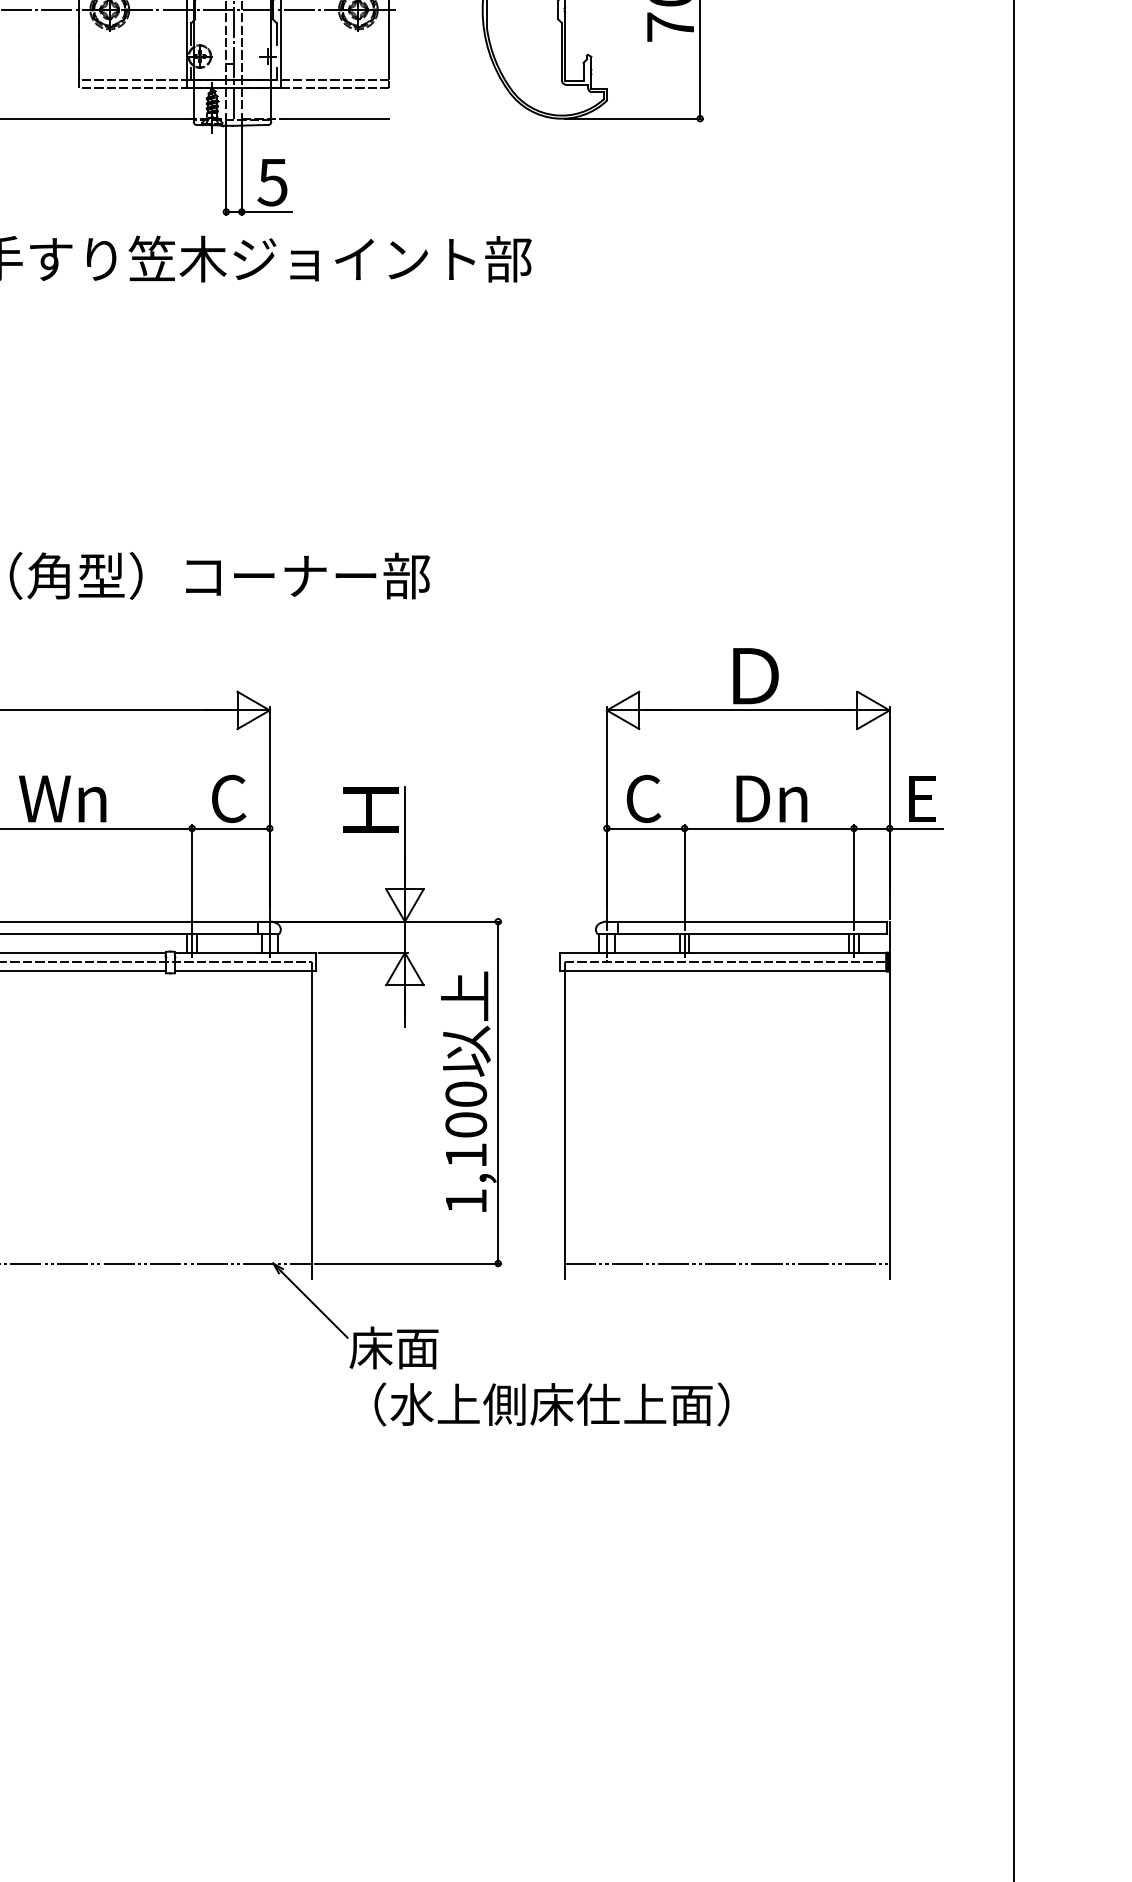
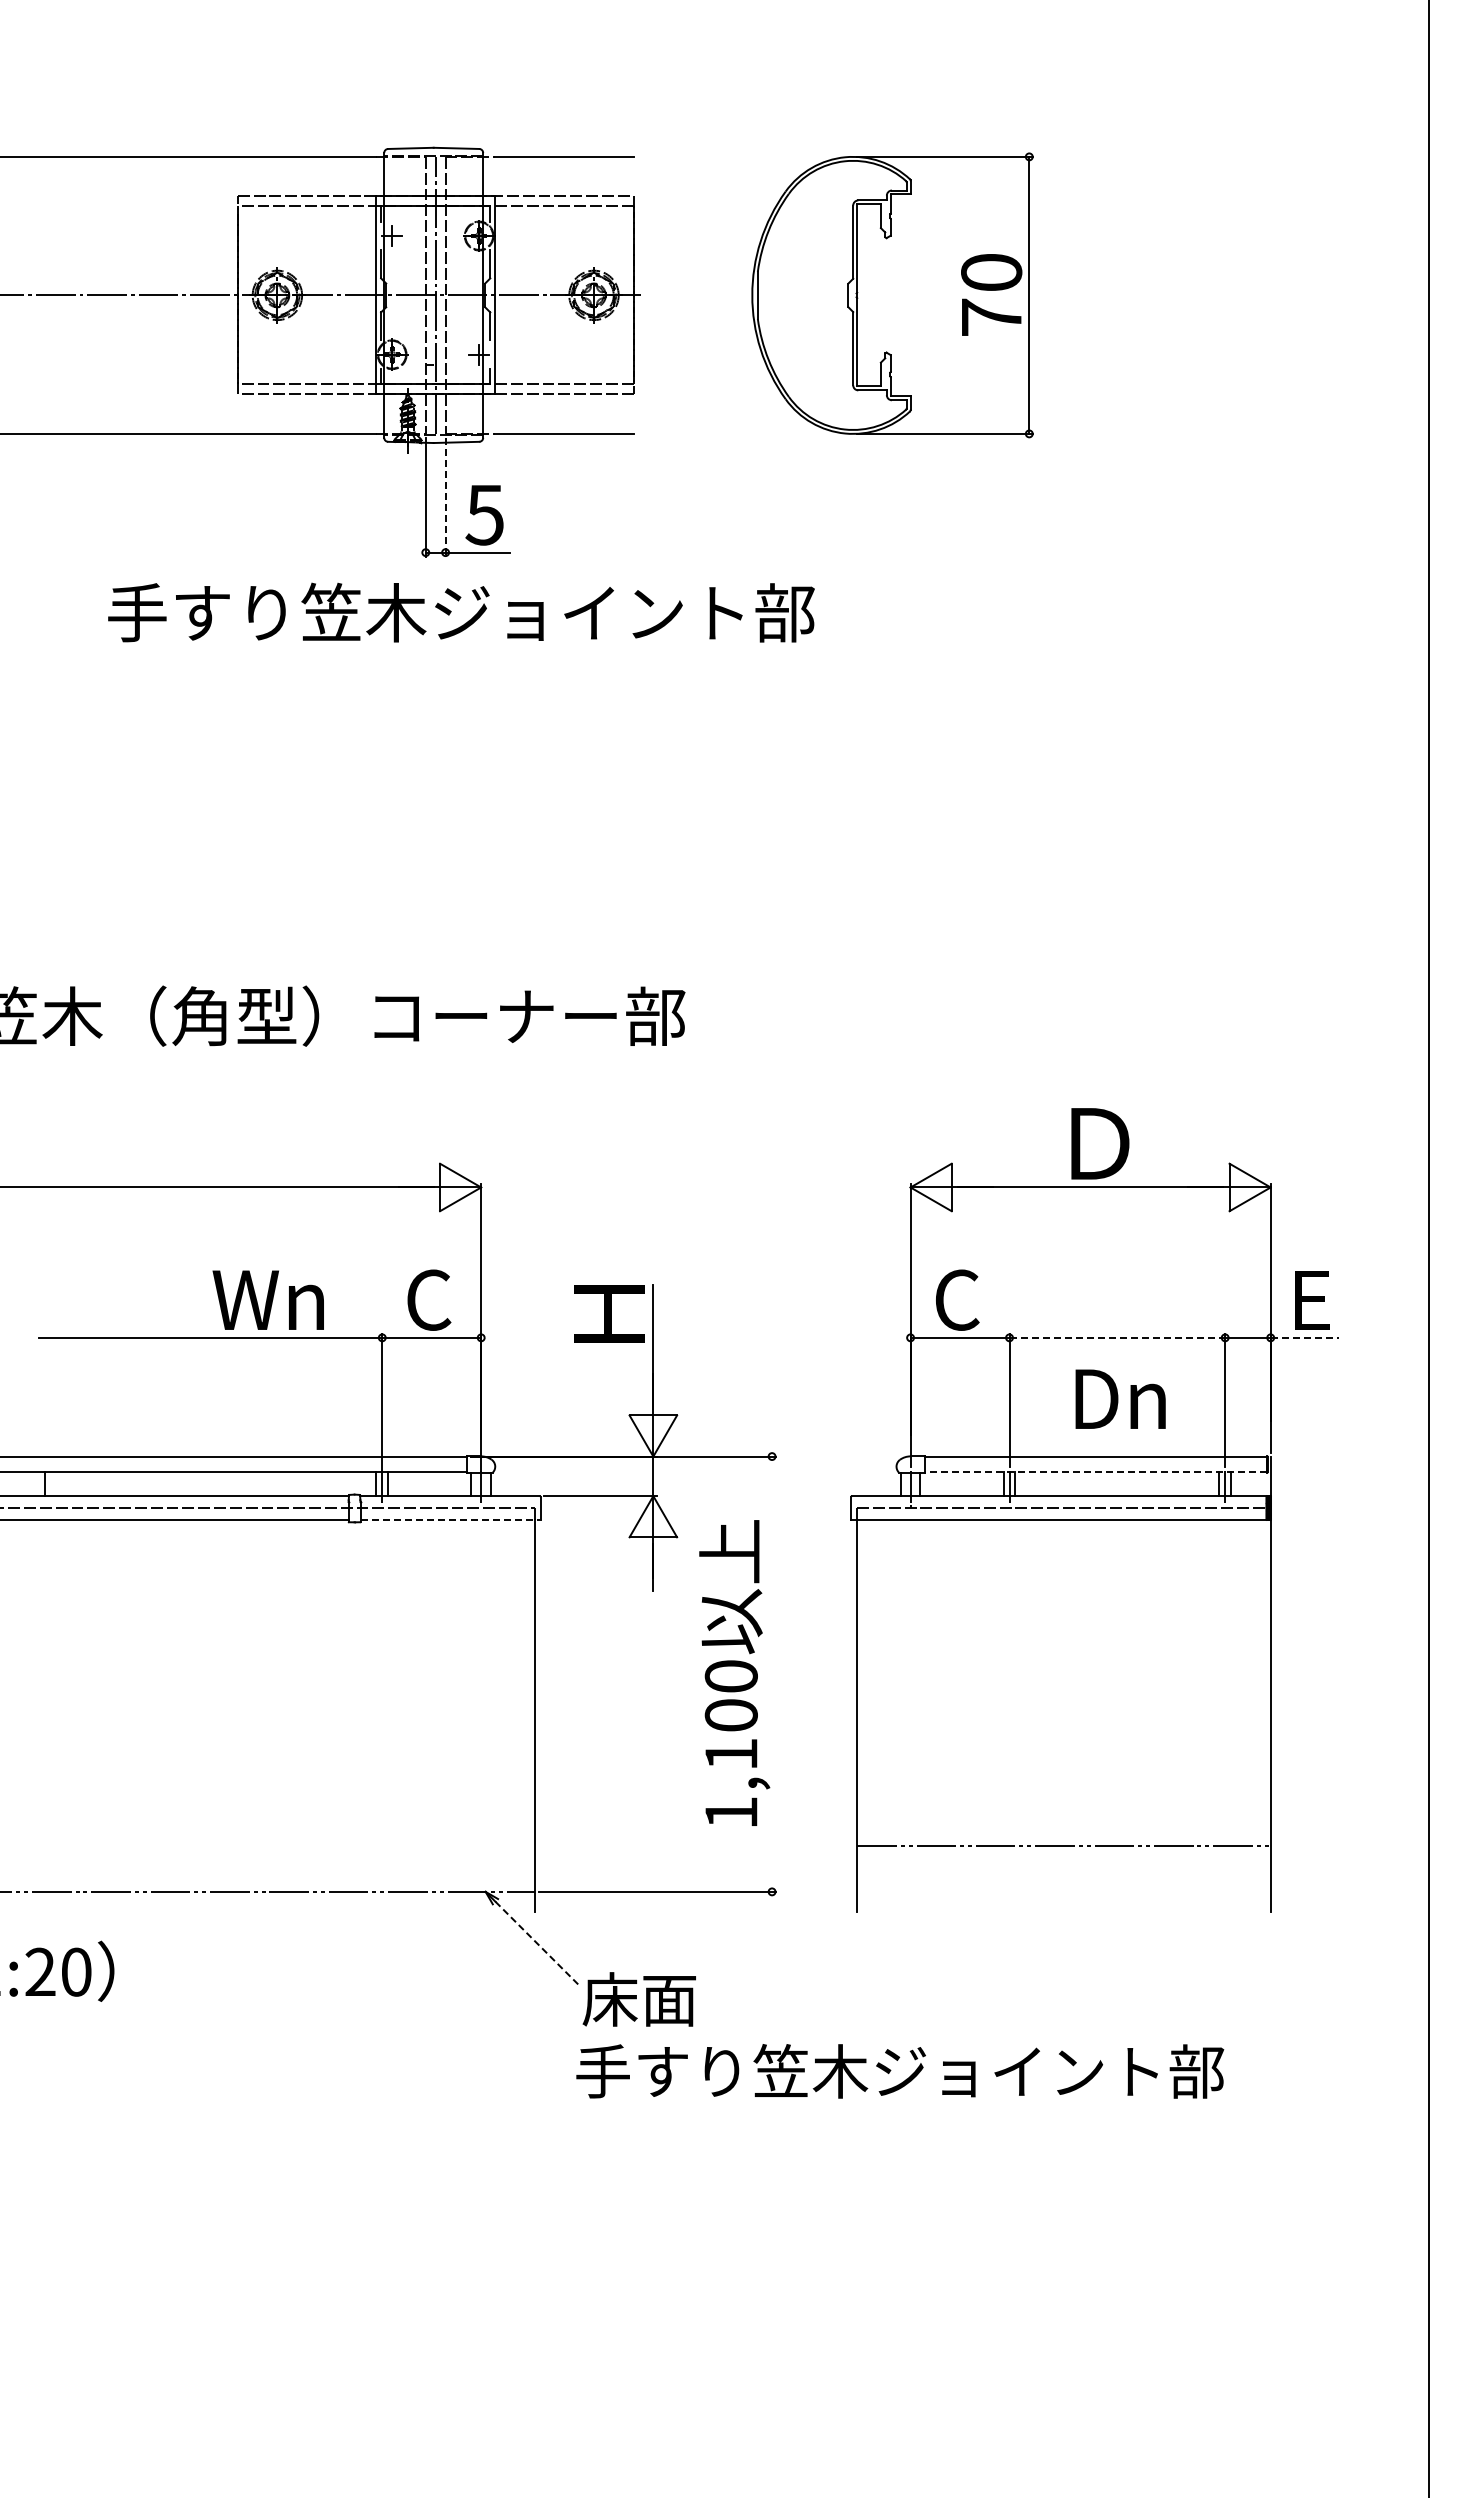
line: (241, 168) -> (445, 497), solid -> dashed
text: (61, 798) -> (267, 1299), moved
text: (771, 798) -> (1120, 1398), moved
line: (769, 828) -> (1117, 1337), solid -> dashed
line: (917, 828) -> (1305, 1337), solid -> dashed
line: (752, 934) -> (1095, 1472), solid -> dashed
line: (245, 971) -> (450, 1519), solid -> dashed
line: (498, 1092) -> (772, 1673), removed
line: (727, 1263) -> (1063, 1845), moved
line: (314, 1304) -> (537, 1944), solid -> dashed
text: (599, 1404) -> (900, 2071), （水上側床仕上面） -> 手すり笠木ジョイント部

